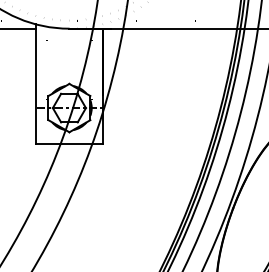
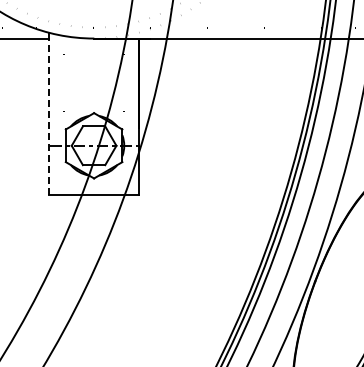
line: (36, 86) -> (49, 116), solid -> dashed

